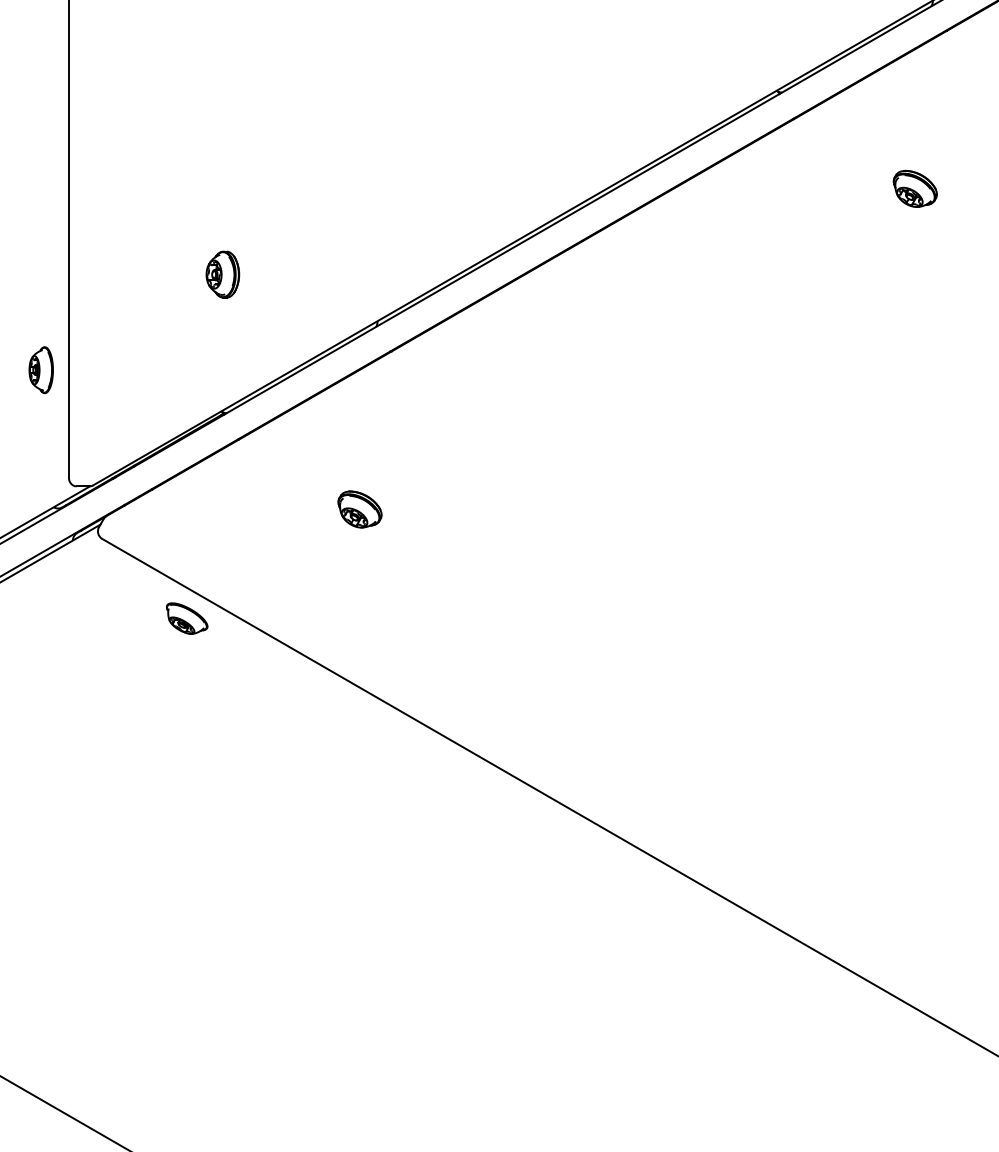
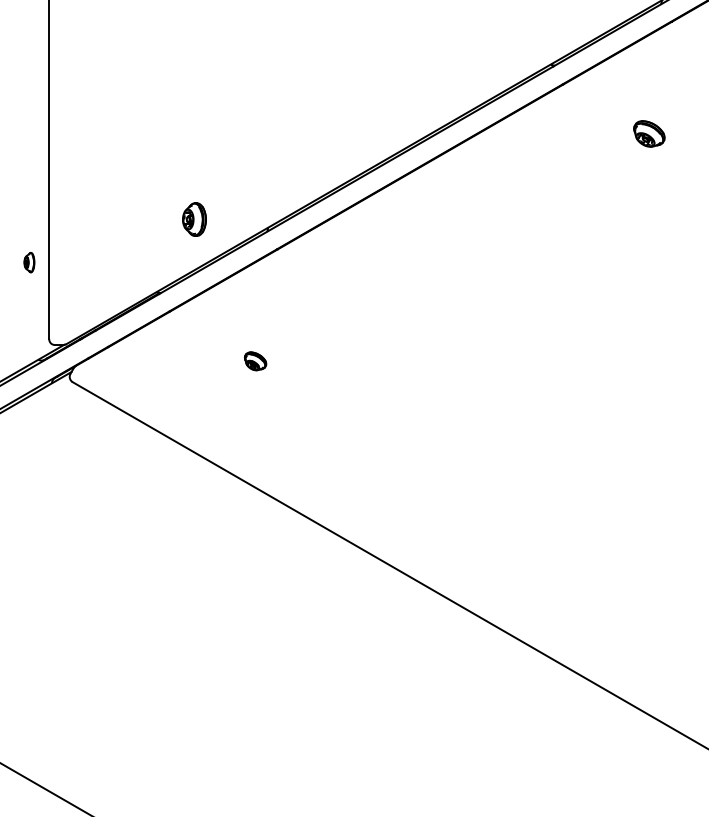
part: (222, 274) -> (194, 219), moved
part: (40, 370) -> (28, 262), size x0.6
part: (359, 509) -> (255, 361), size x0.7
part: (187, 618) -> (133, 438), removed

